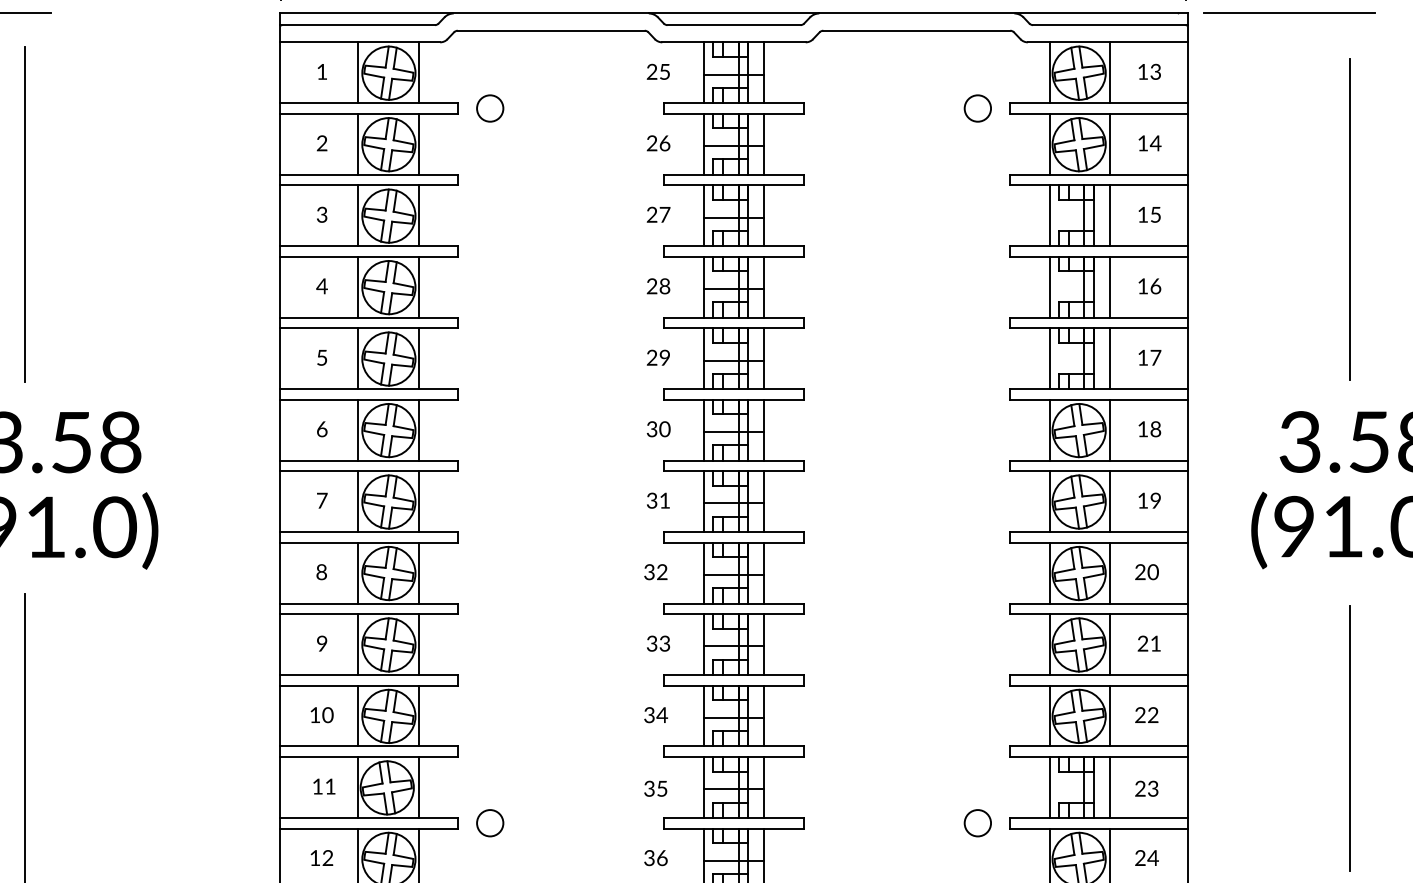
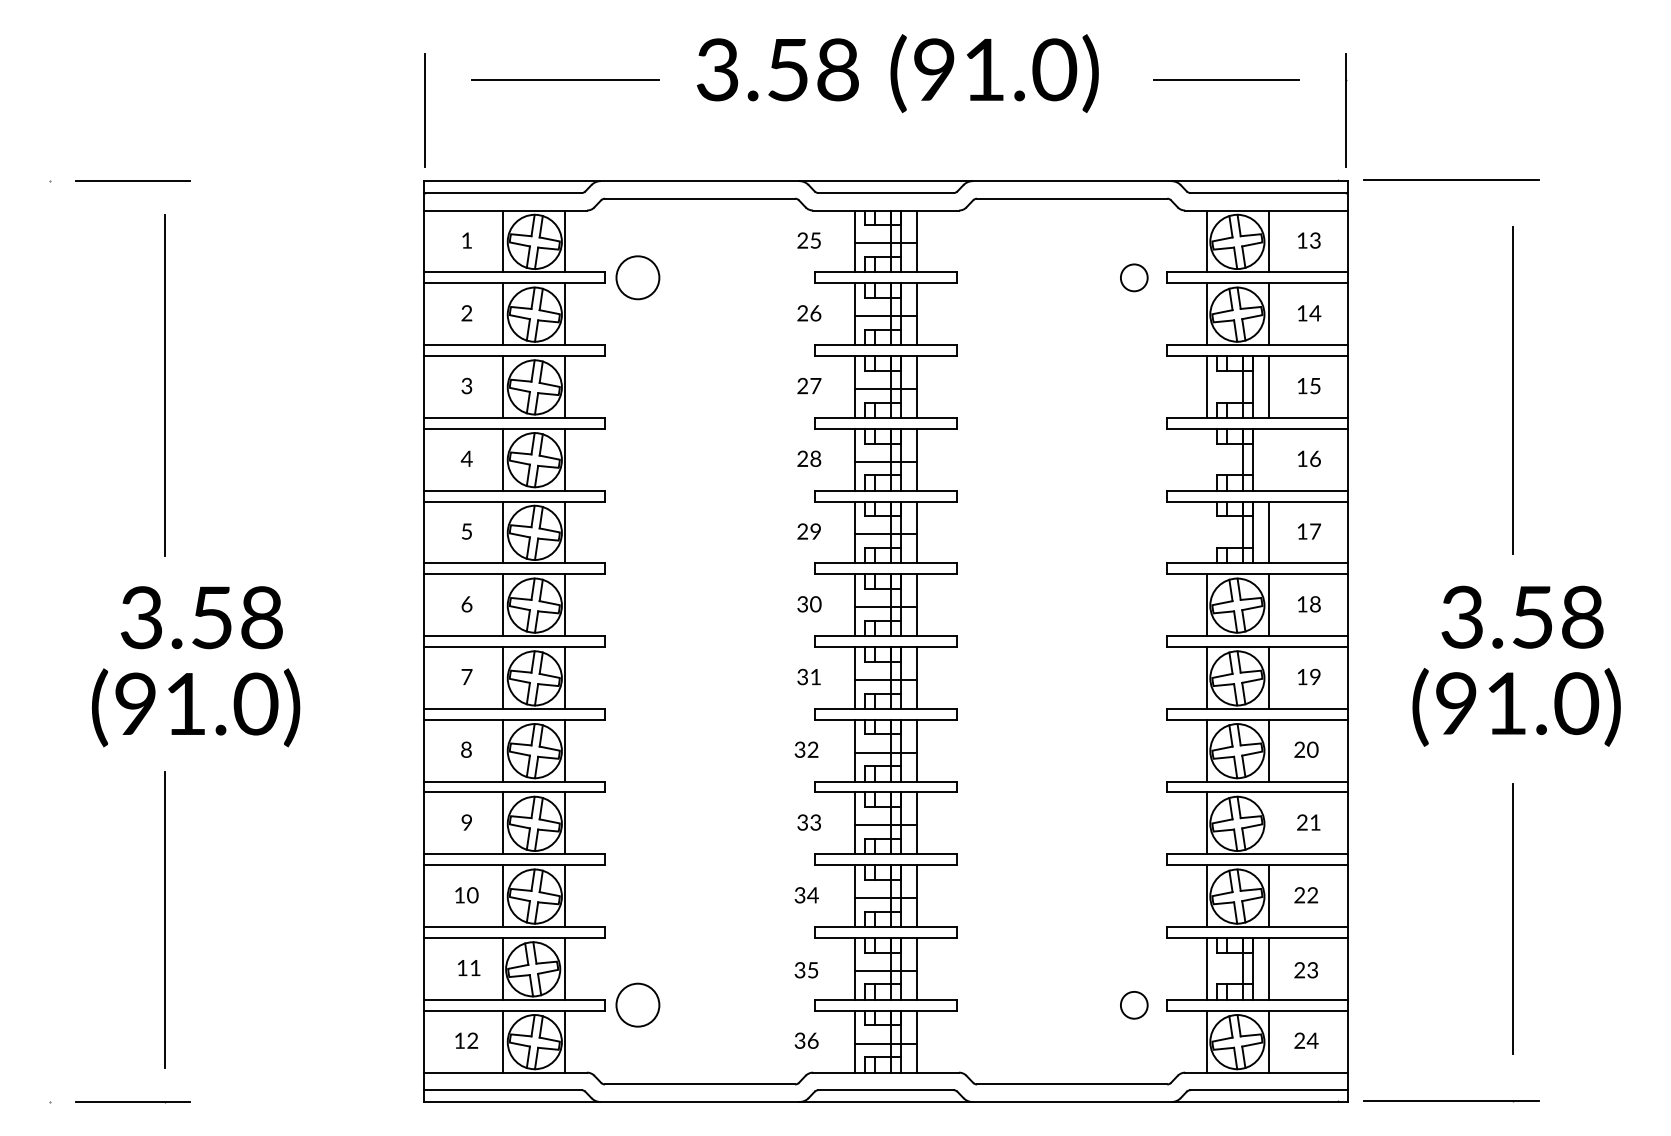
part: (489, 108) -> (637, 277), size x1.6
line: (1049, 286) -> (1207, 459), removed
line: (1110, 286) -> (1269, 459), removed
line: (1049, 358) -> (1207, 532), removed
line: (1110, 644) -> (1269, 823), removed
part: (489, 823) -> (637, 1005), size x1.6

